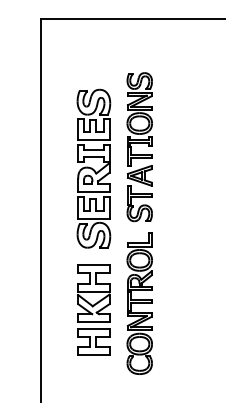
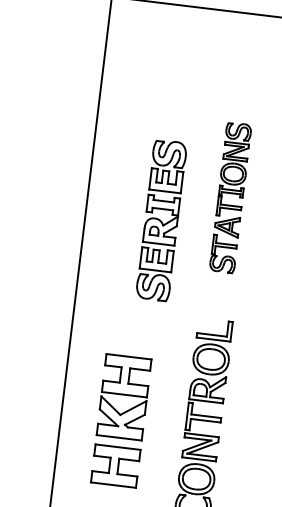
part: (139, 147) -> (230, 198), size x0.7
part: (93, 168) -> (160, 220), size x0.7
part: (93, 309) -> (120, 419), moved

